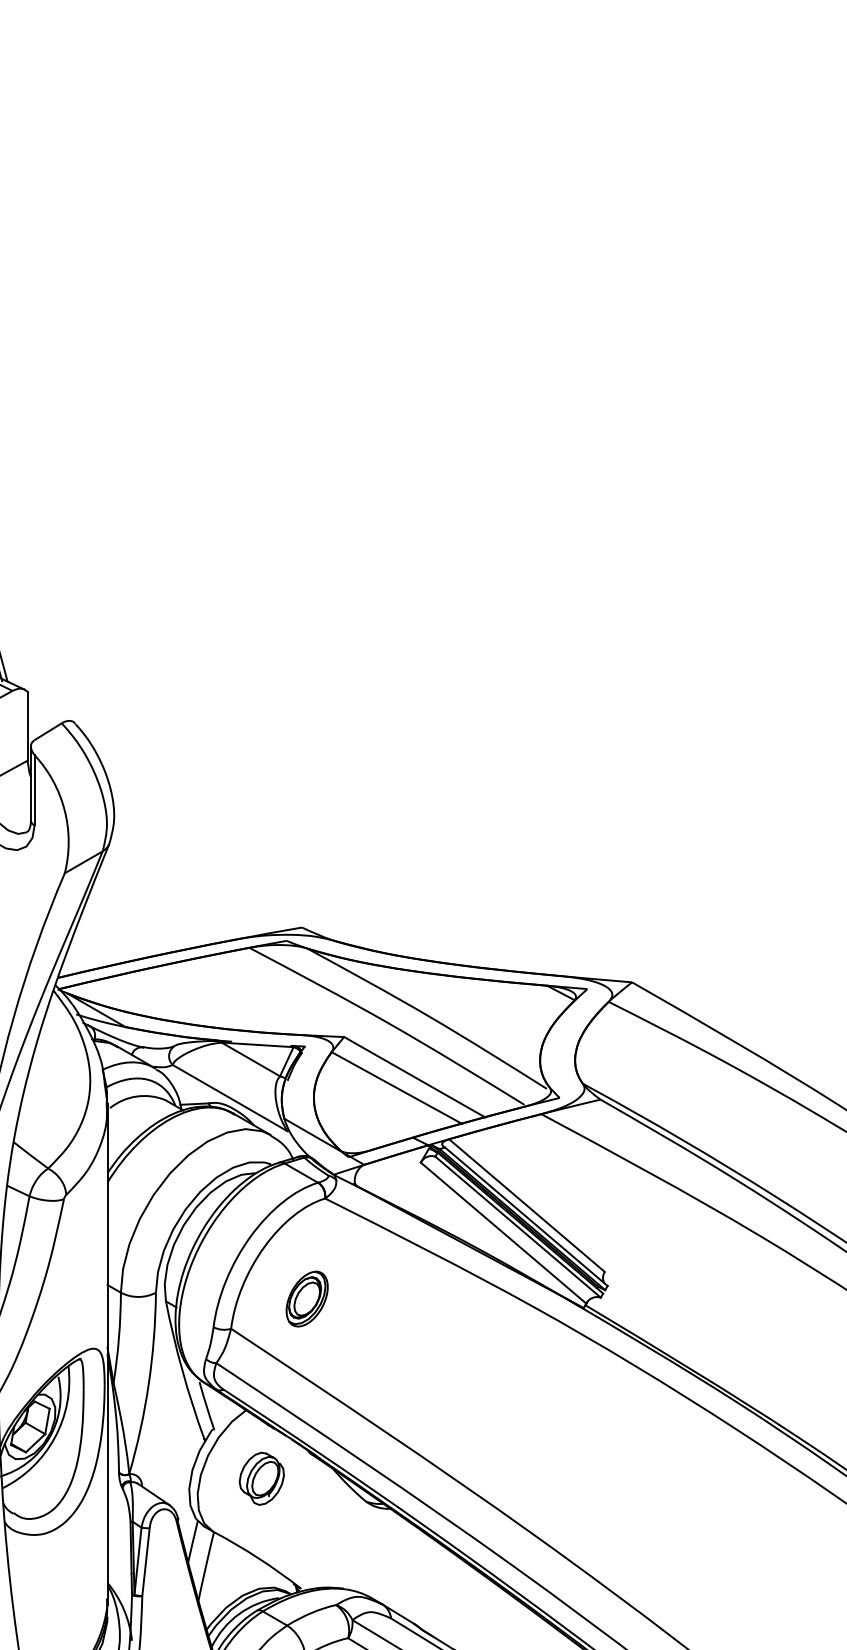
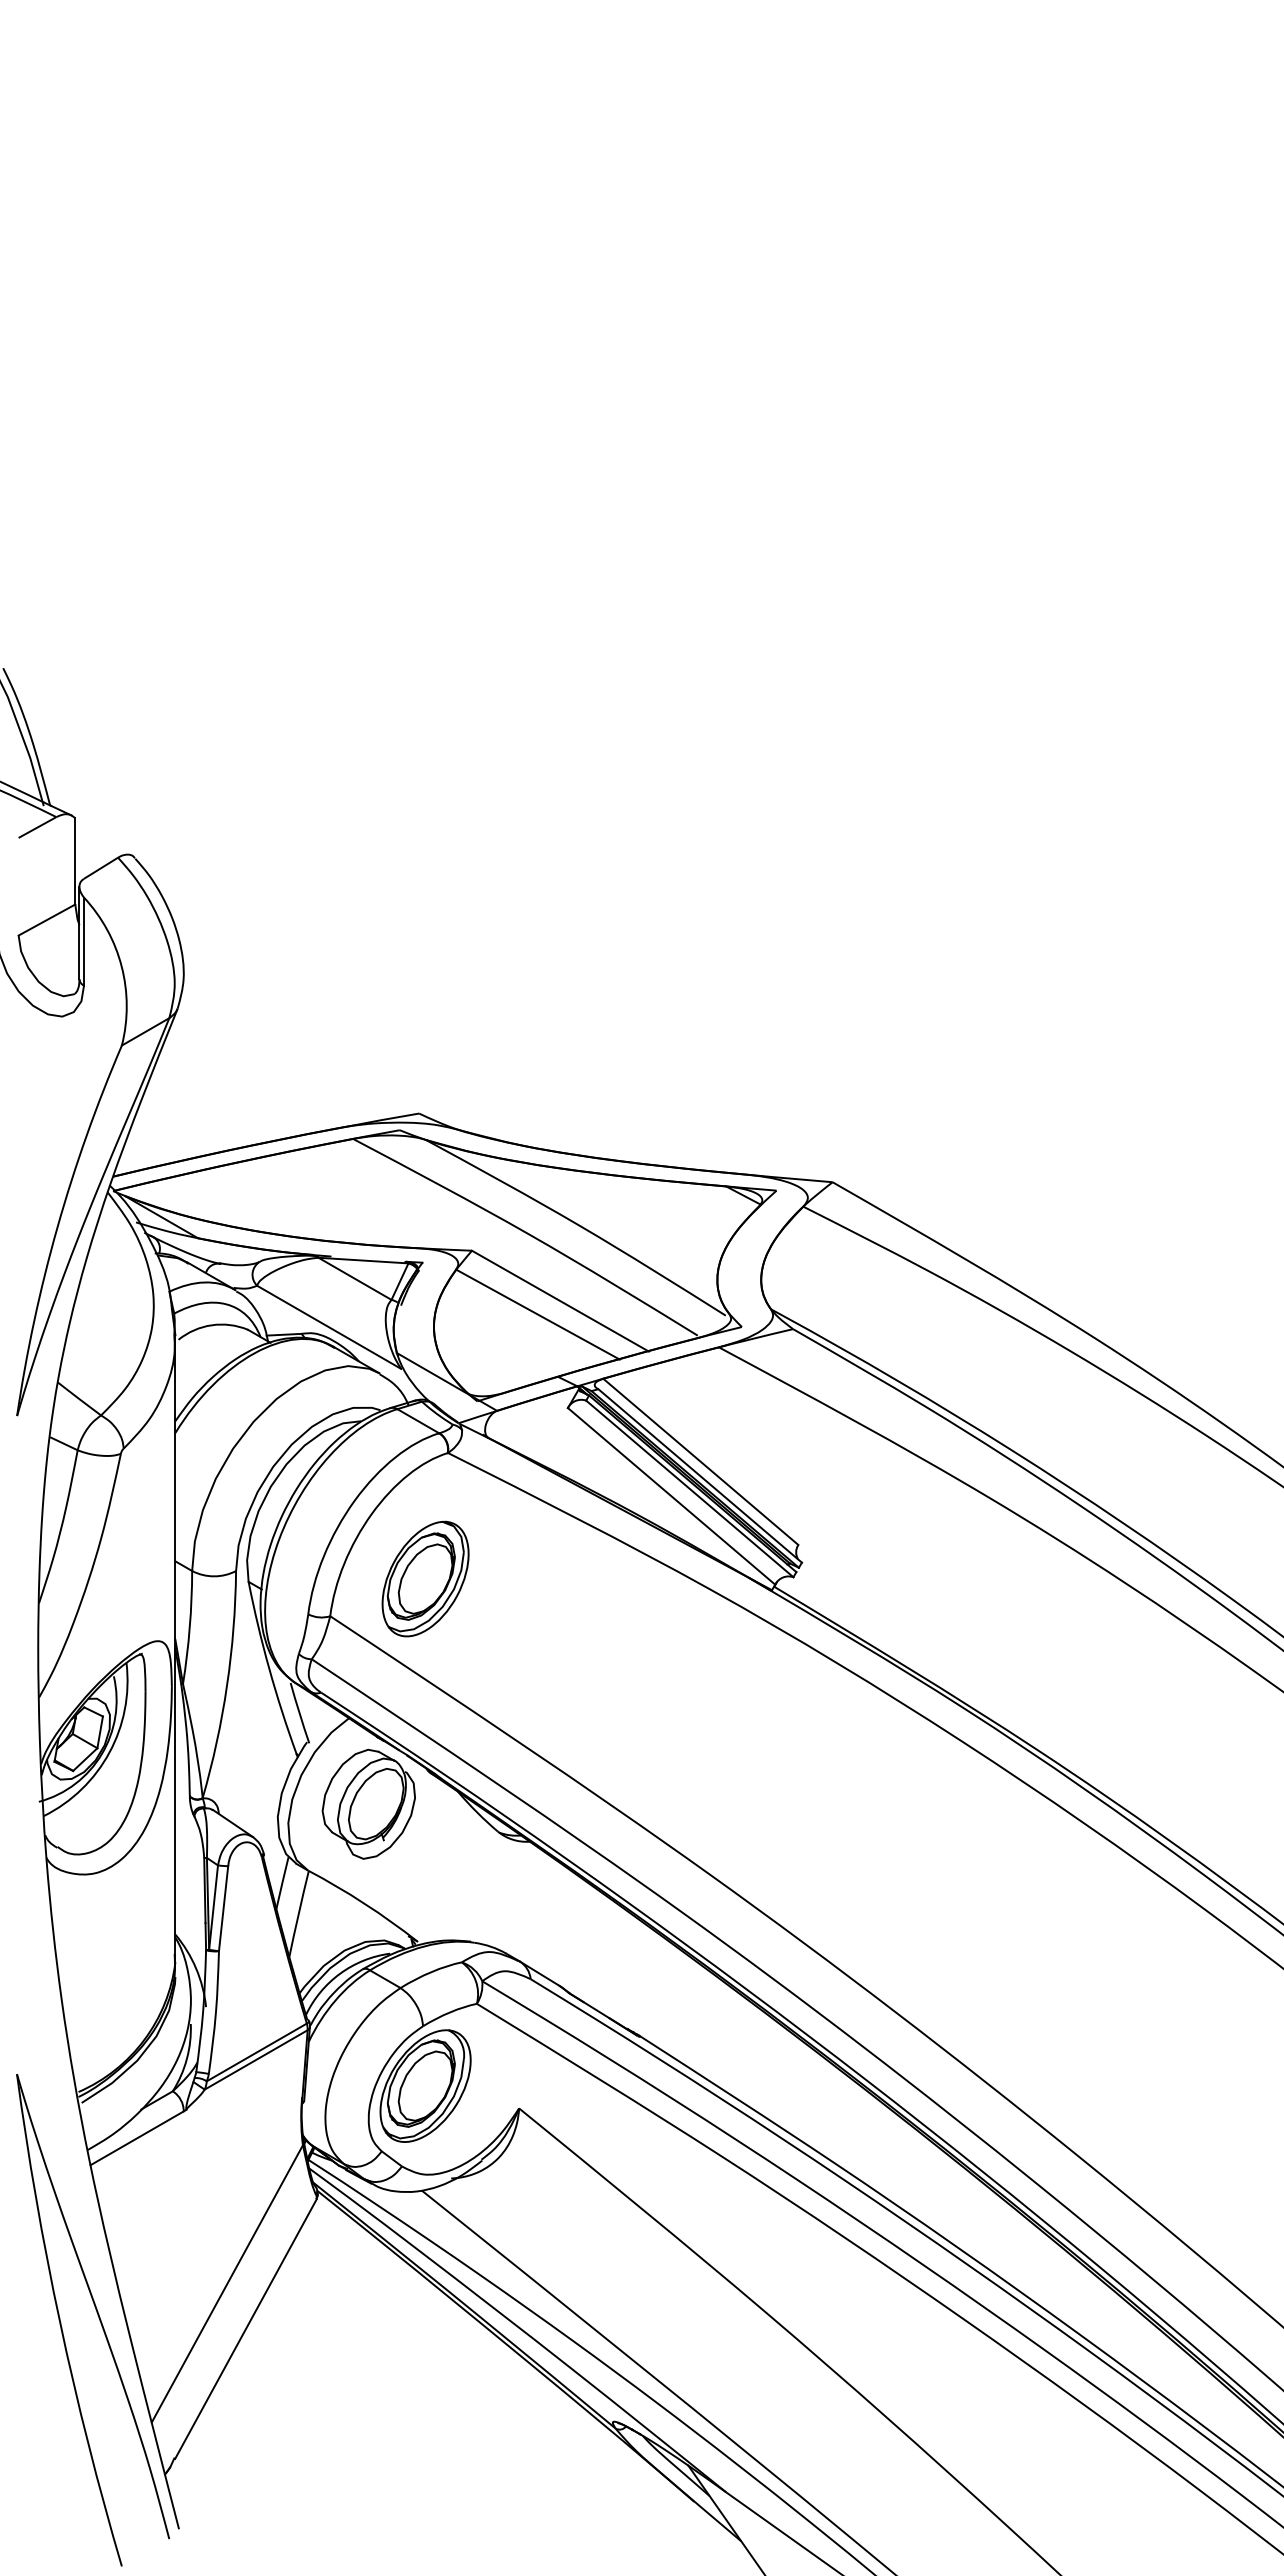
part: (307, 1298) -> (425, 1578), size x1.67
part: (261, 1478) -> (368, 1803), size x1.67

